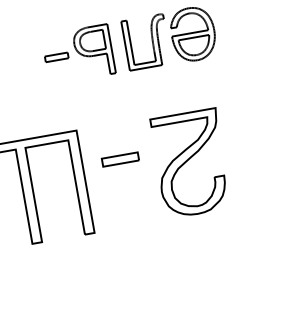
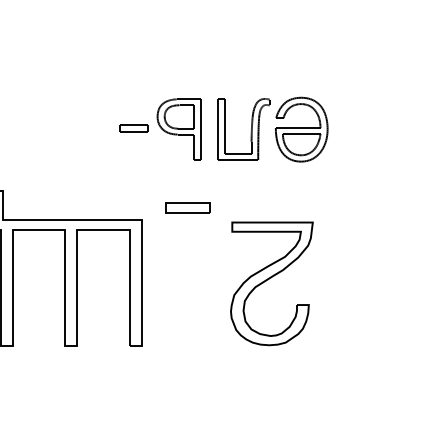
part: (119, 159) -> (187, 207), moved

